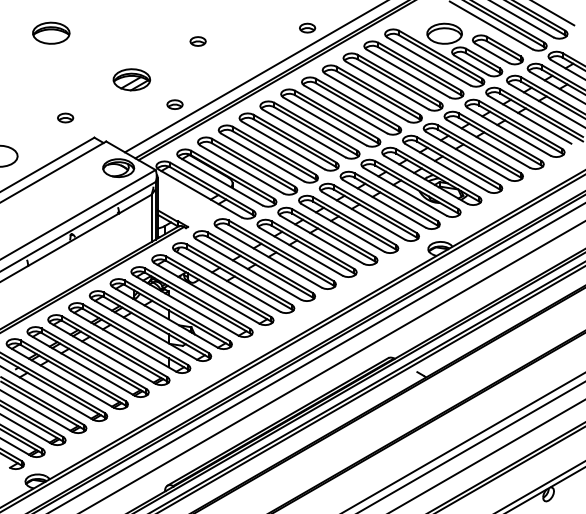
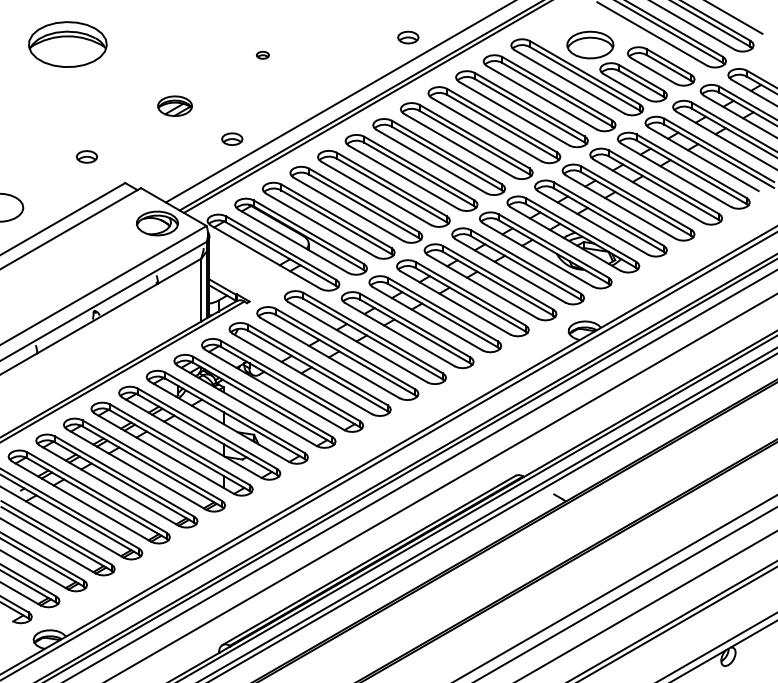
part: (51, 32) -> (68, 43), size x1.6
part: (197, 41) -> (262, 55), size x0.6
part: (131, 79) -> (174, 105), size x0.7

